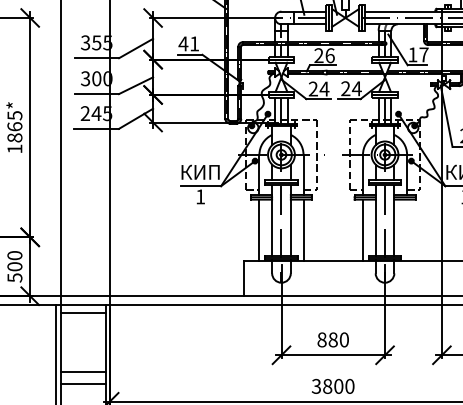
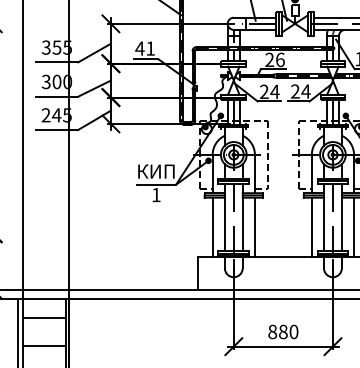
line: (407, 230) -> (354, 227), added
line: (83, 312) -> (44, 318), moved
line: (83, 371) -> (44, 345), moved

